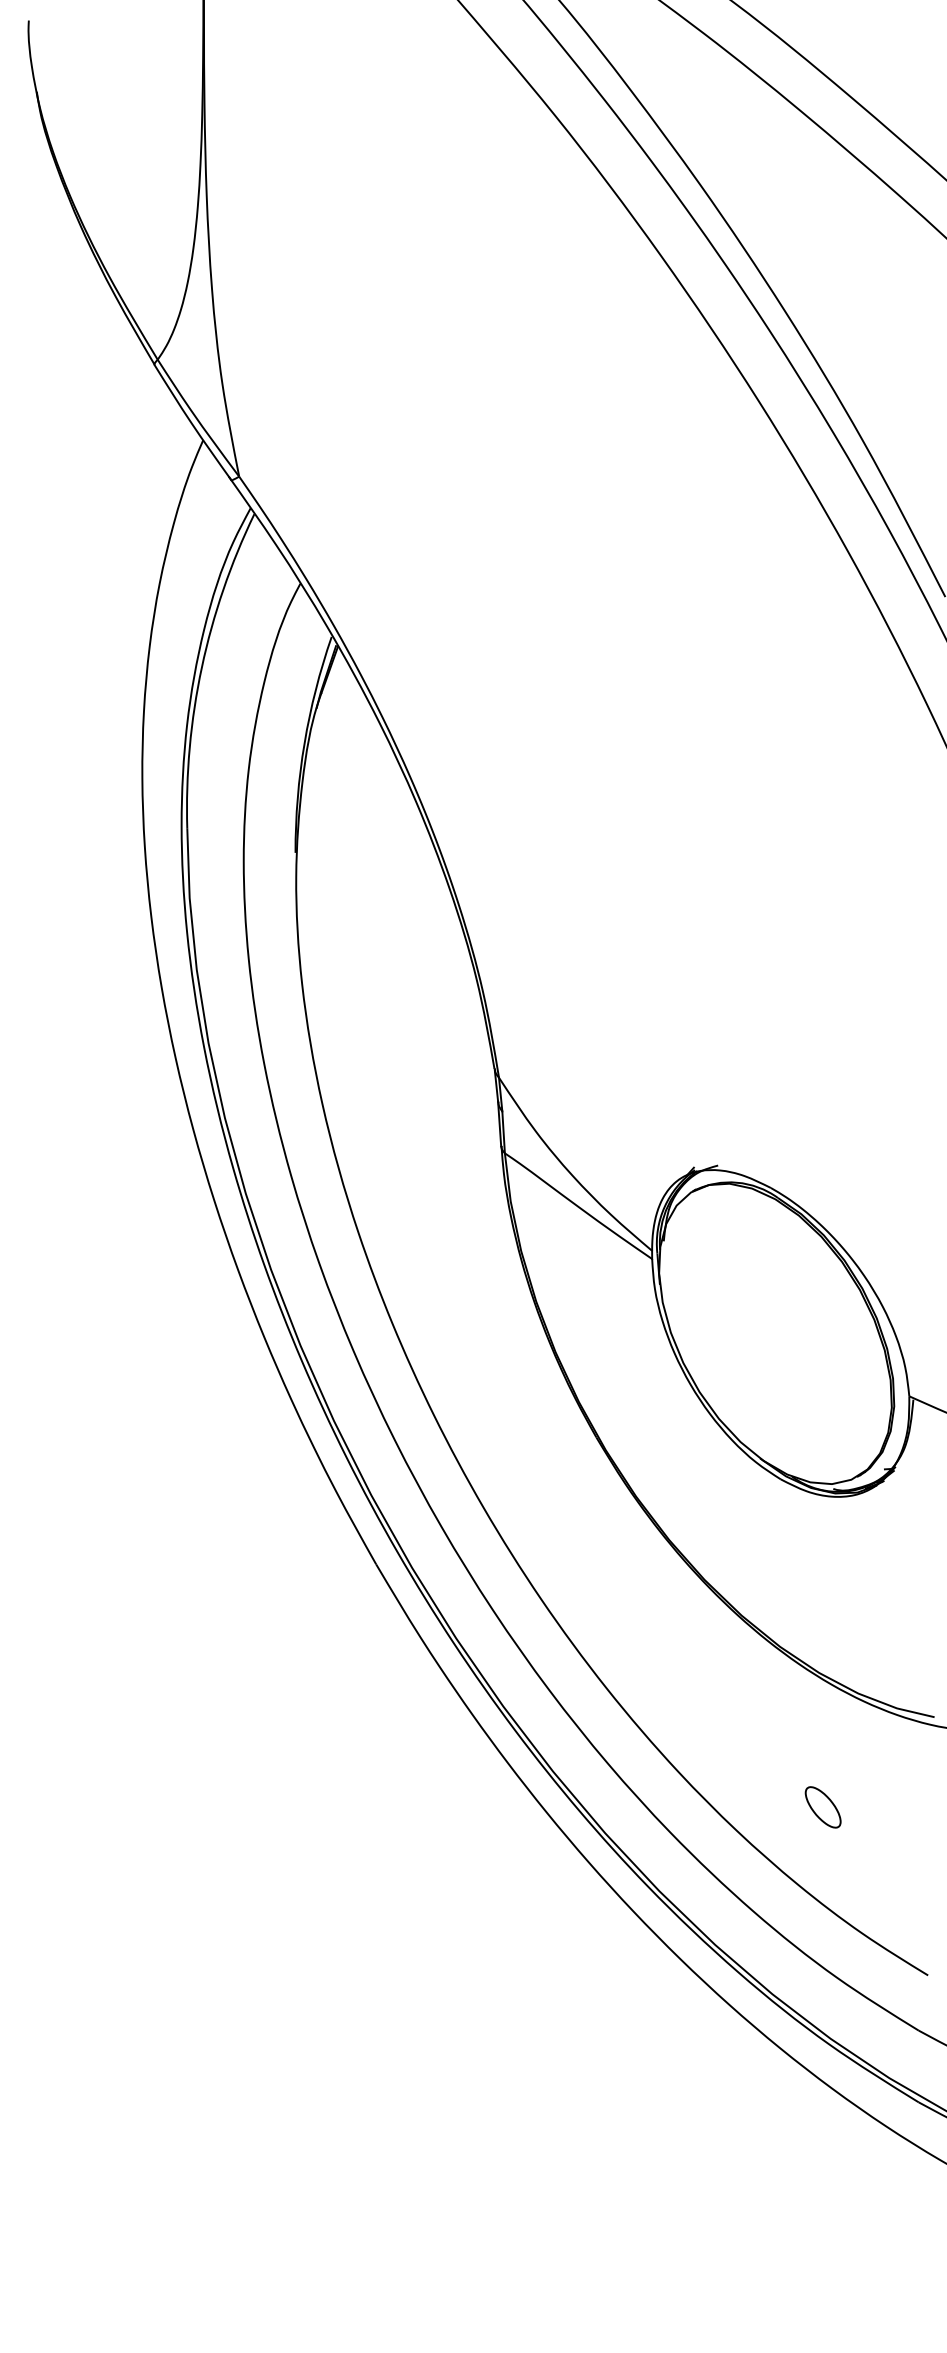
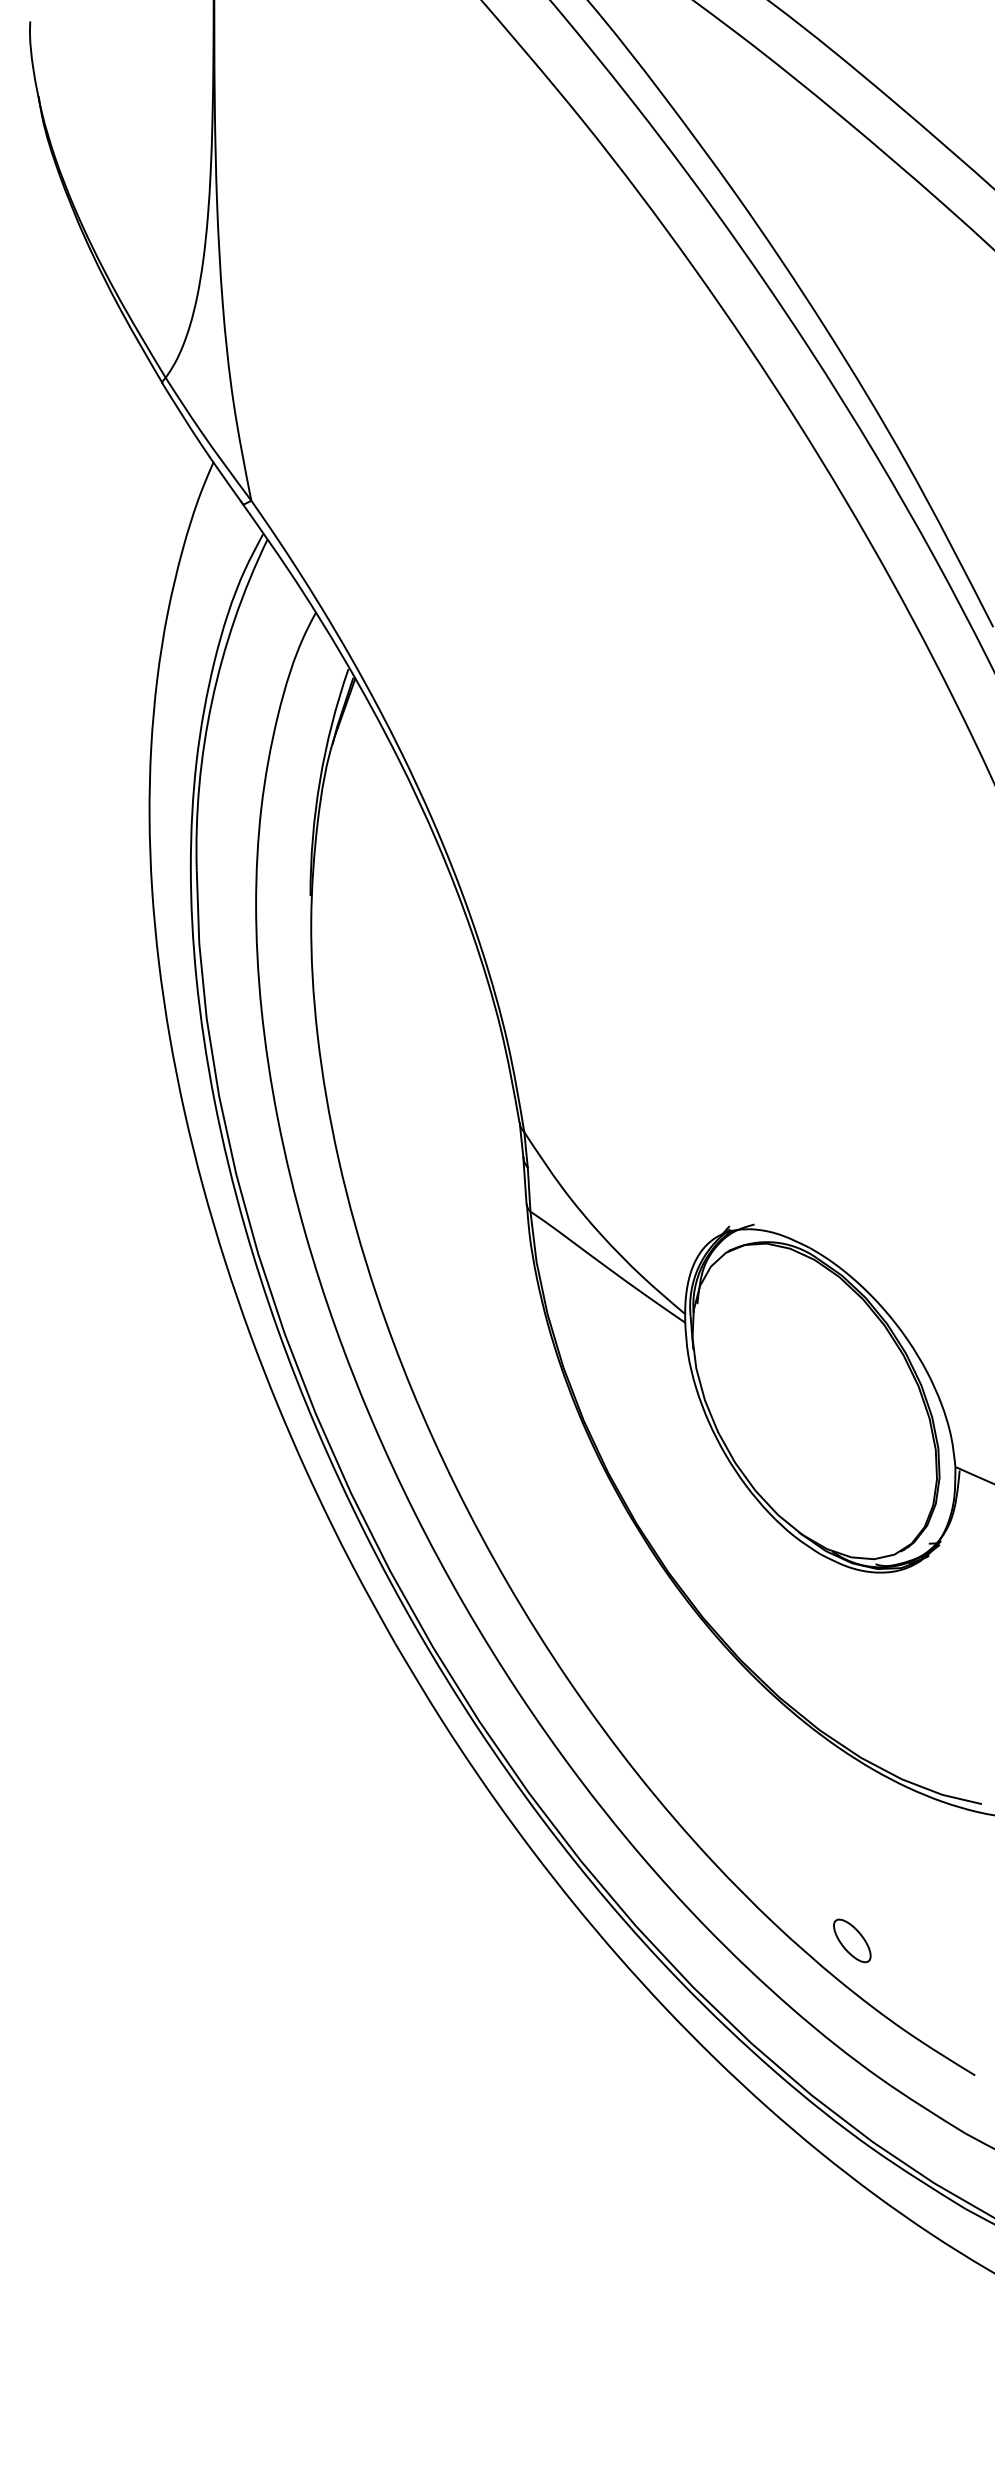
part: (822, 1807) -> (851, 1941), moved

